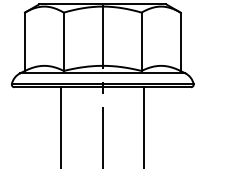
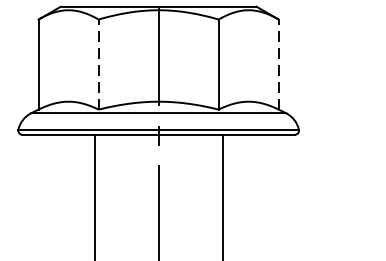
line: (63, 41) -> (98, 64), solid -> dashed
line: (180, 41) -> (278, 64), solid -> dashed

